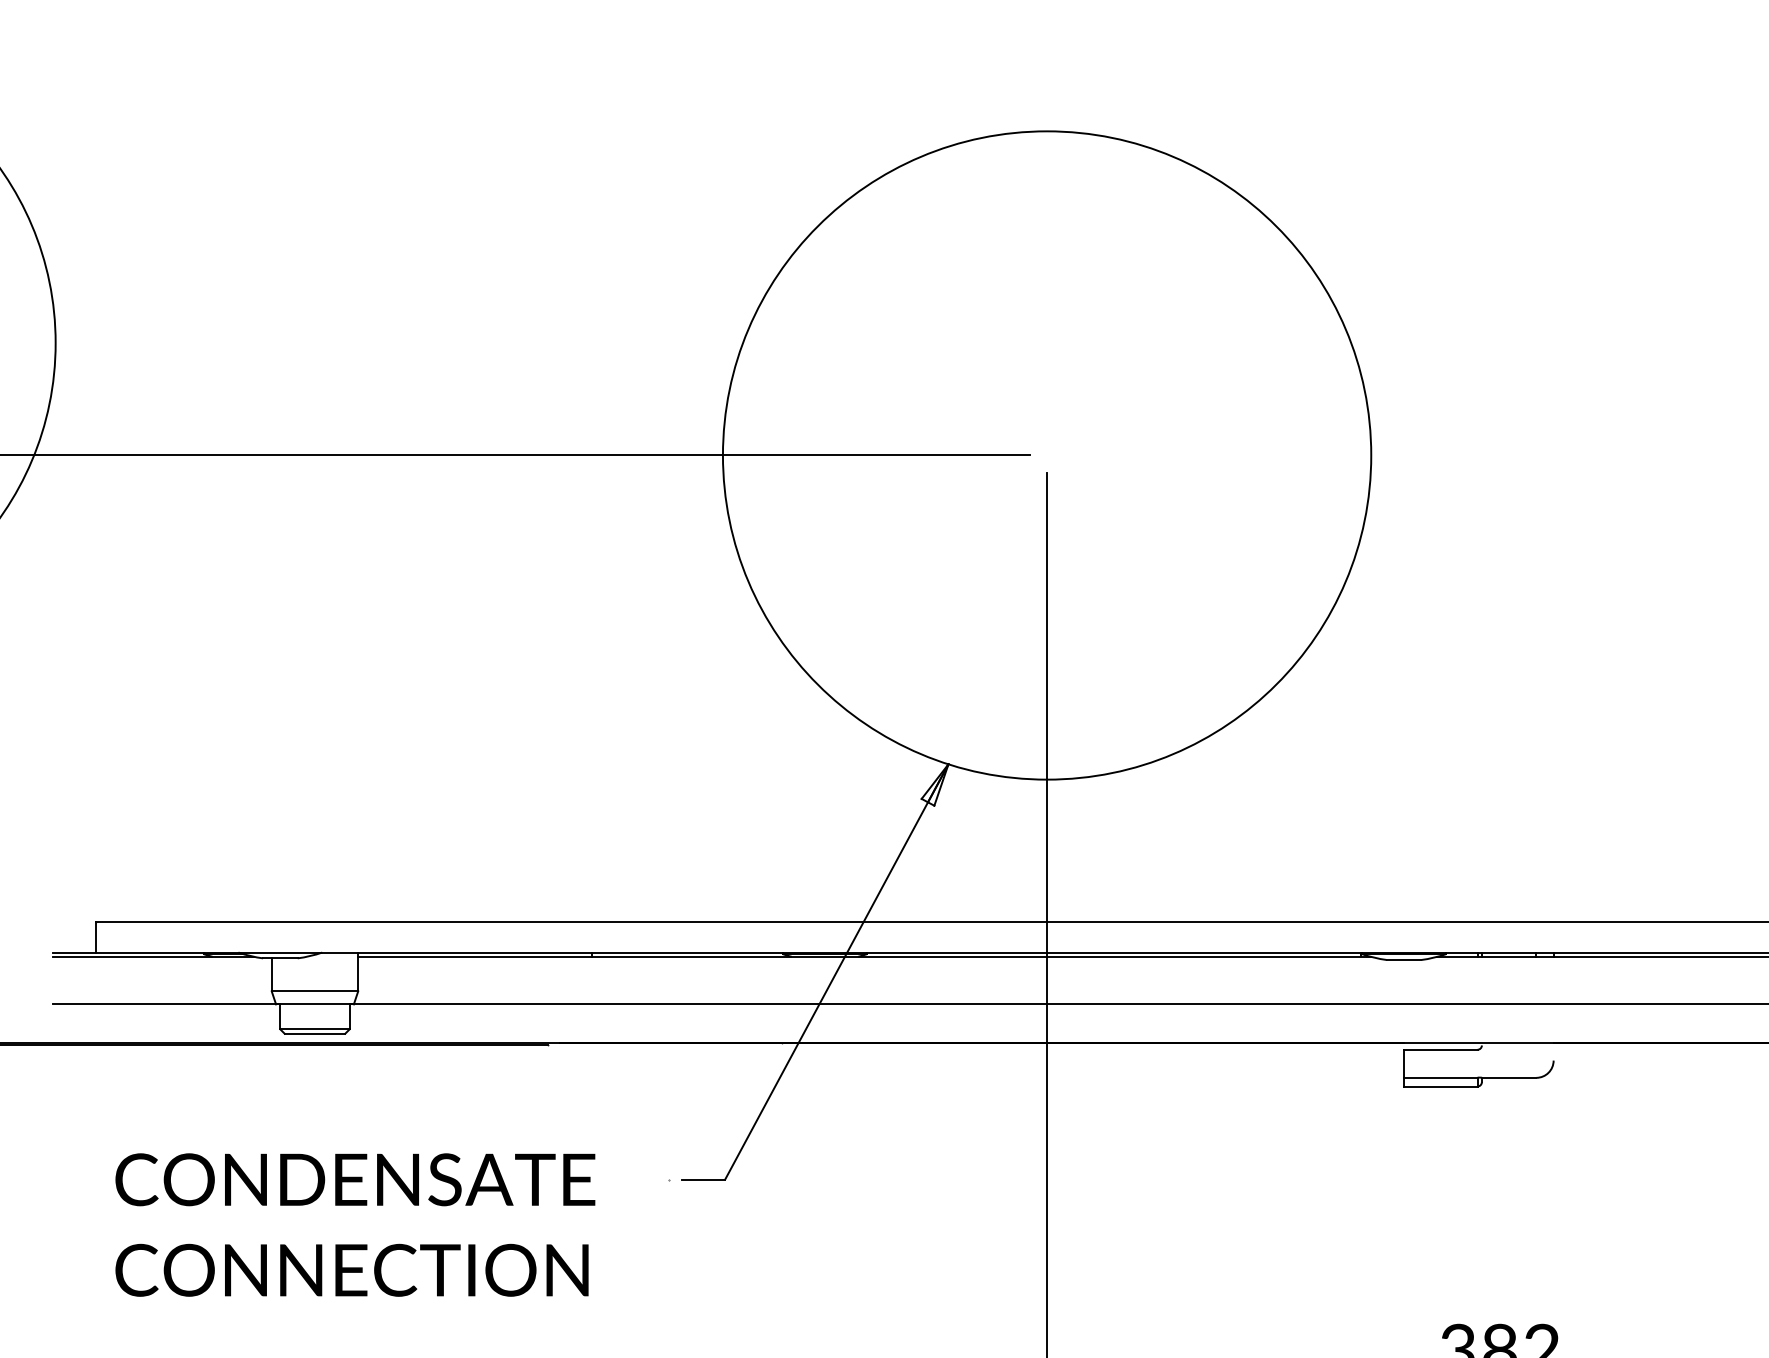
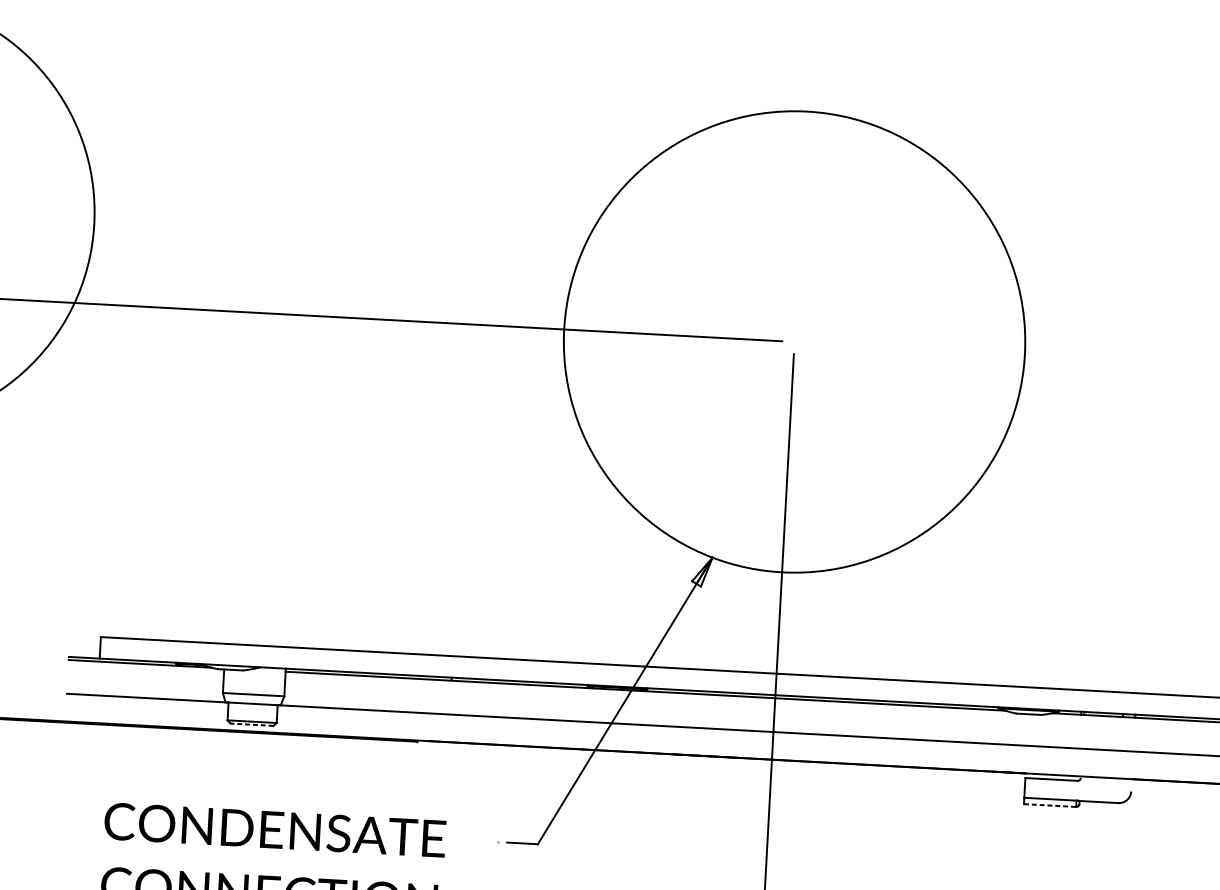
line: (314, 1033) -> (251, 724), solid -> dashed
line: (1440, 1086) -> (1049, 805), solid -> dashed

